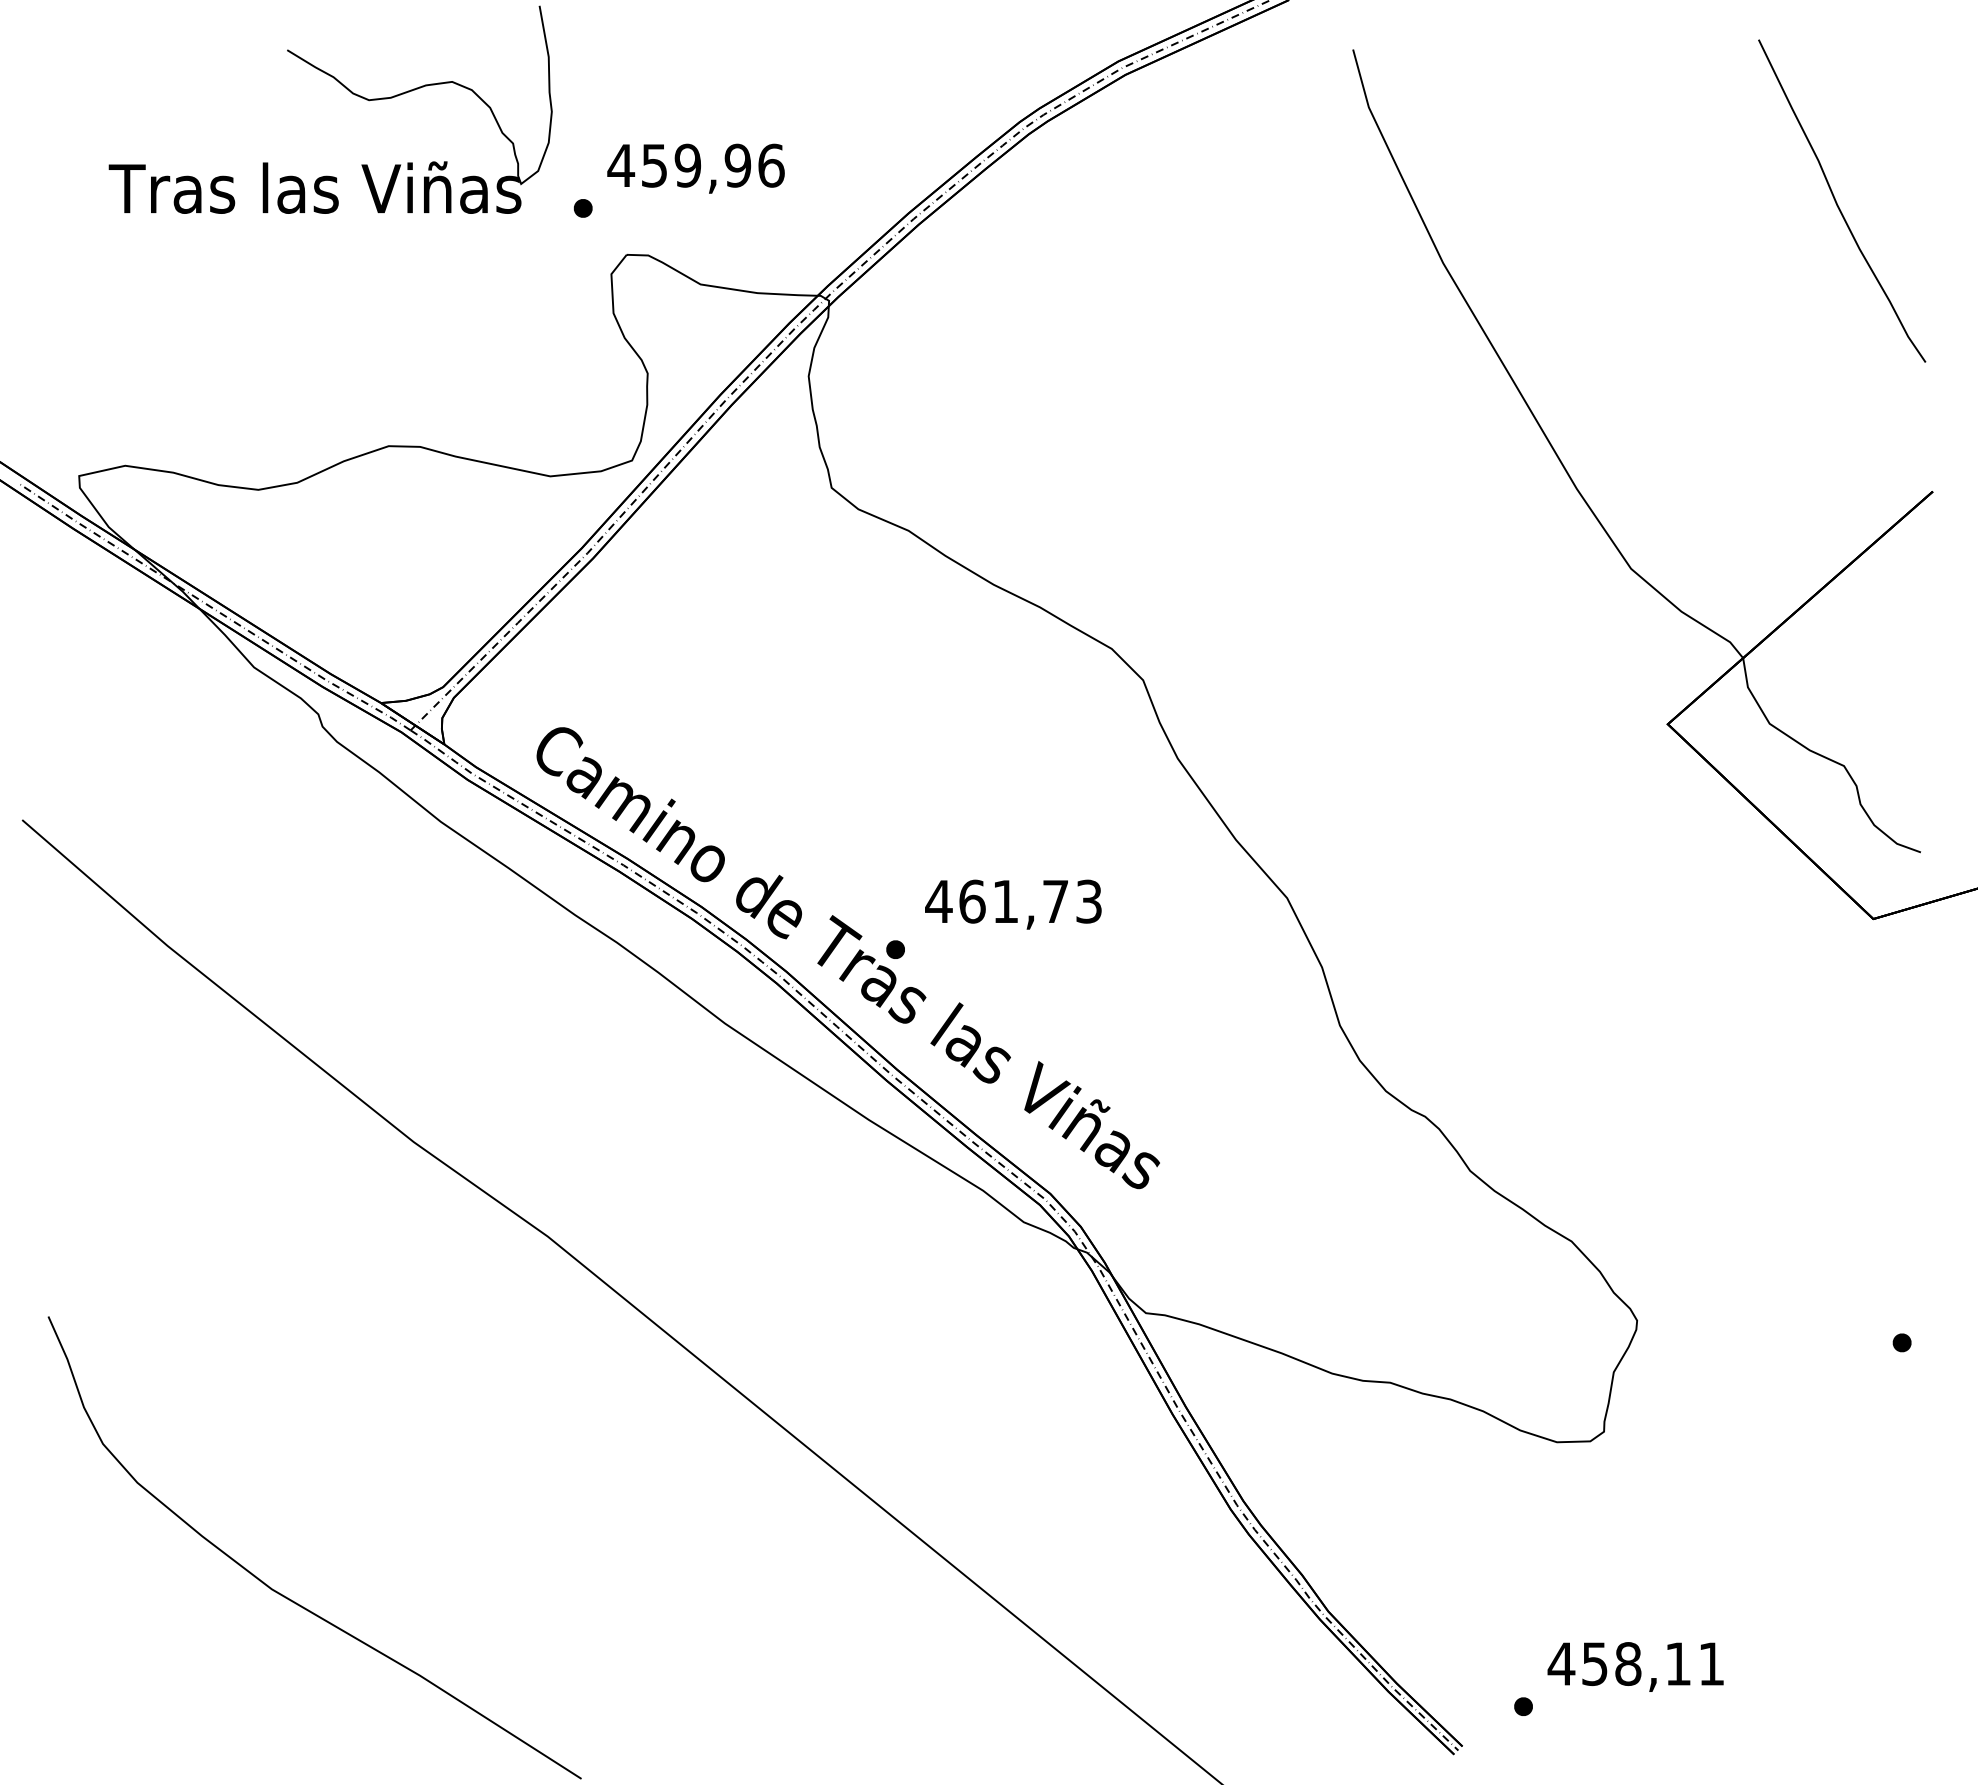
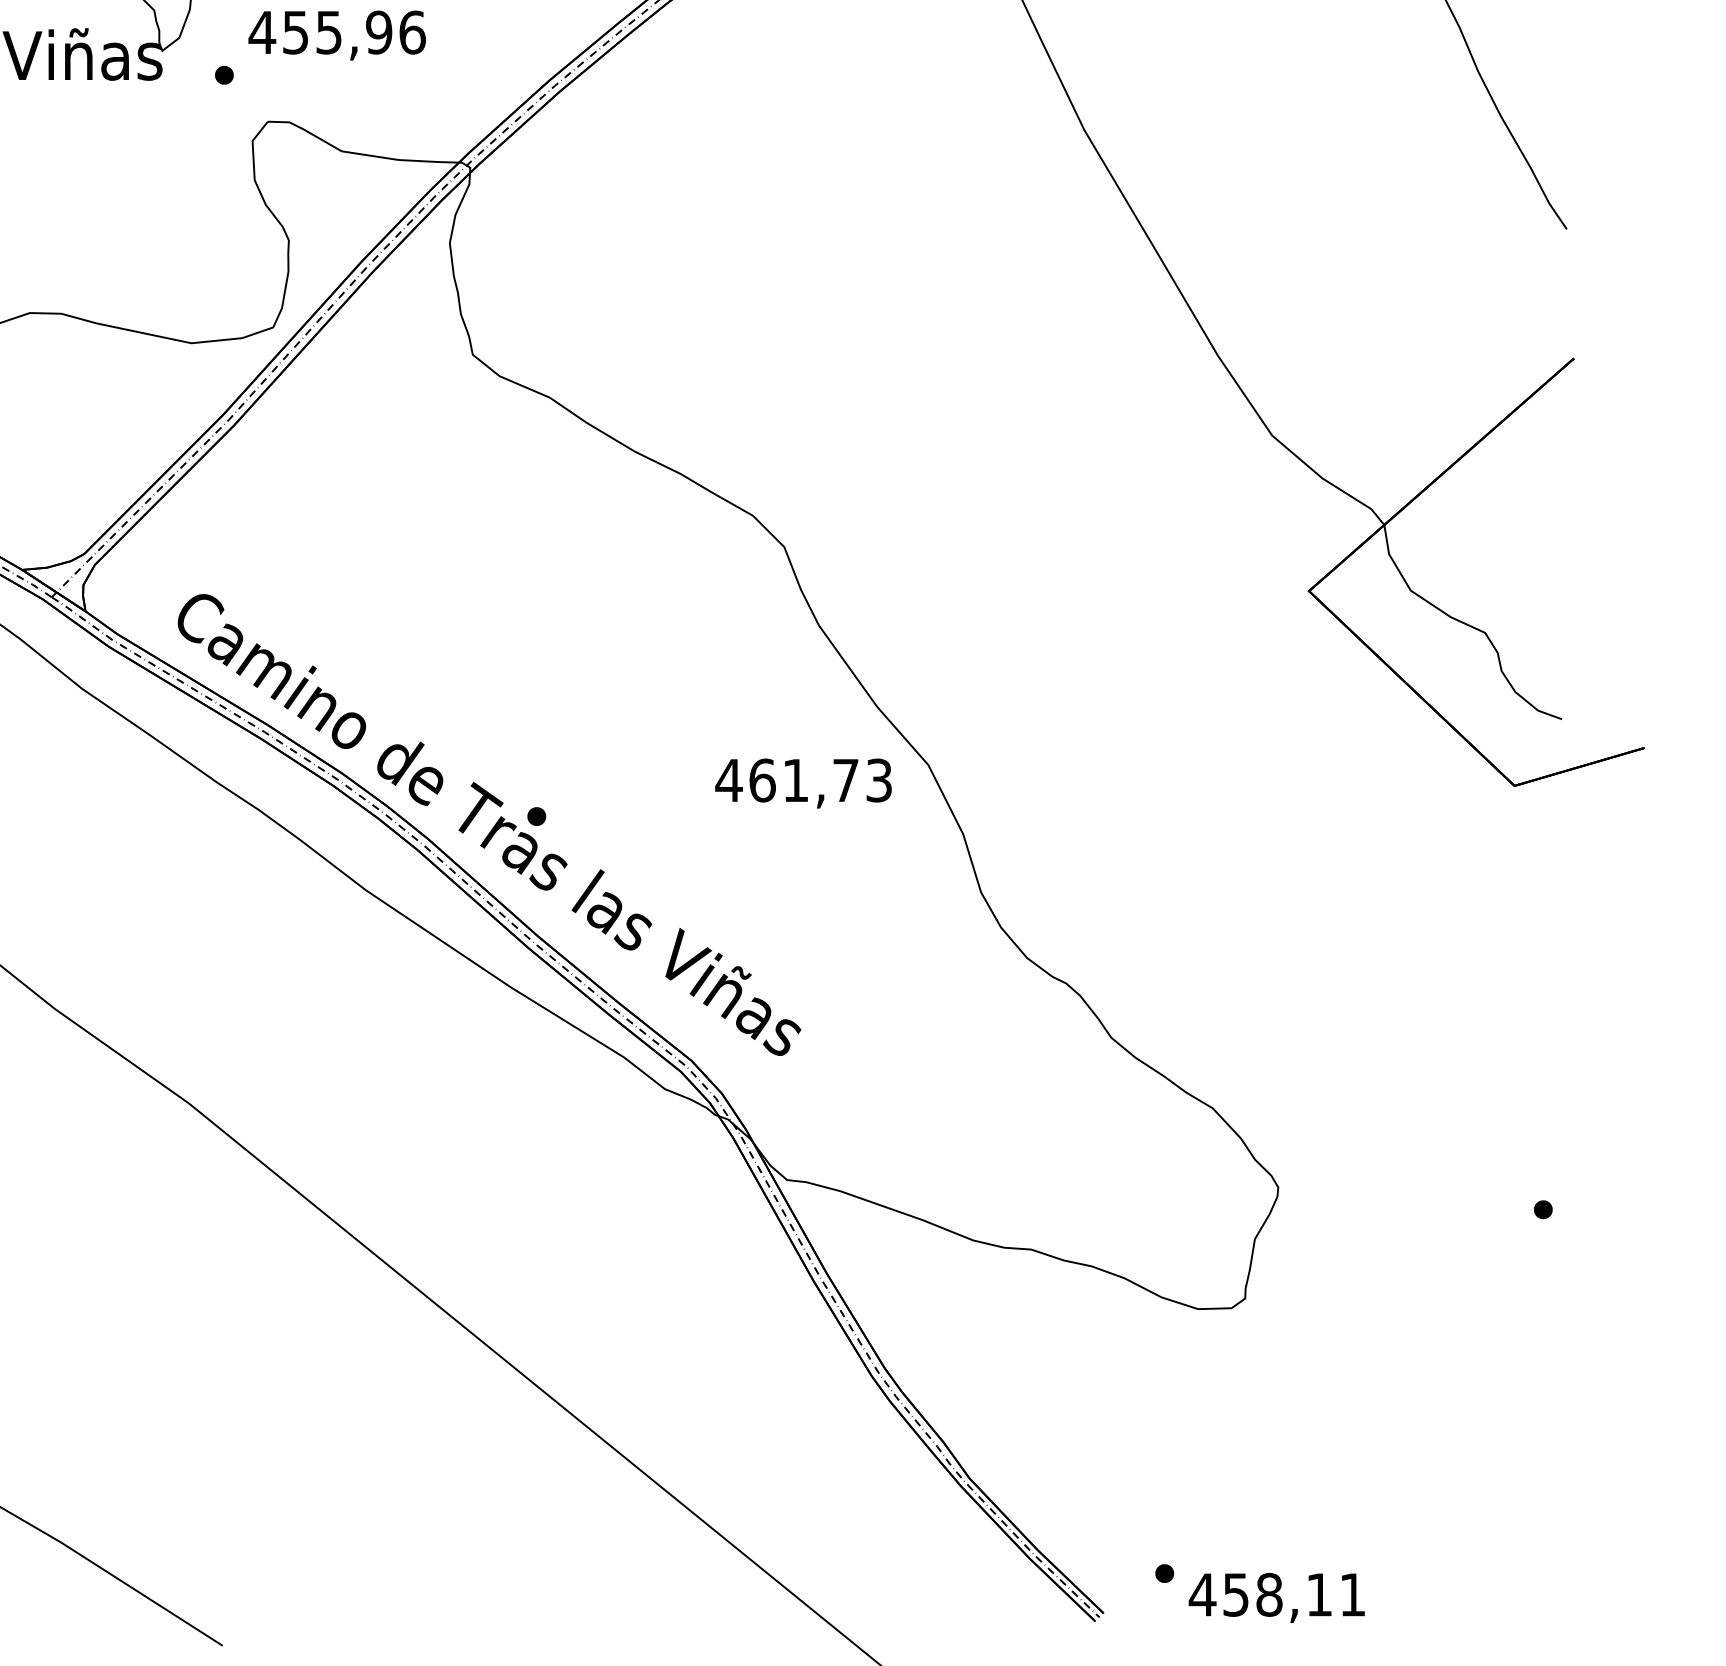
text: (687, 165) -> (328, 32), 459,96 -> 455,96
text: (1013, 904) -> (803, 783), moved
text: (1635, 1666) -> (1276, 1597), moved

